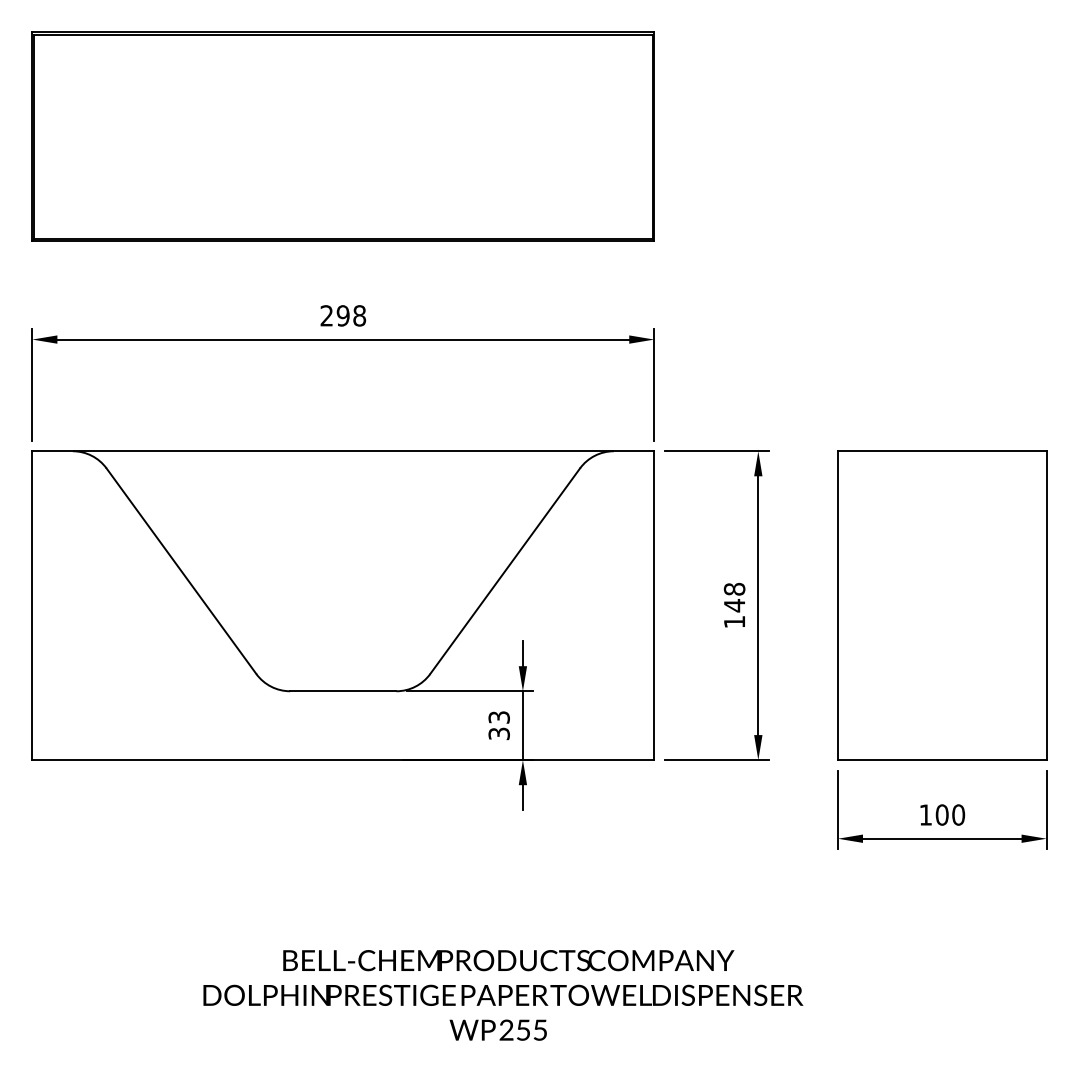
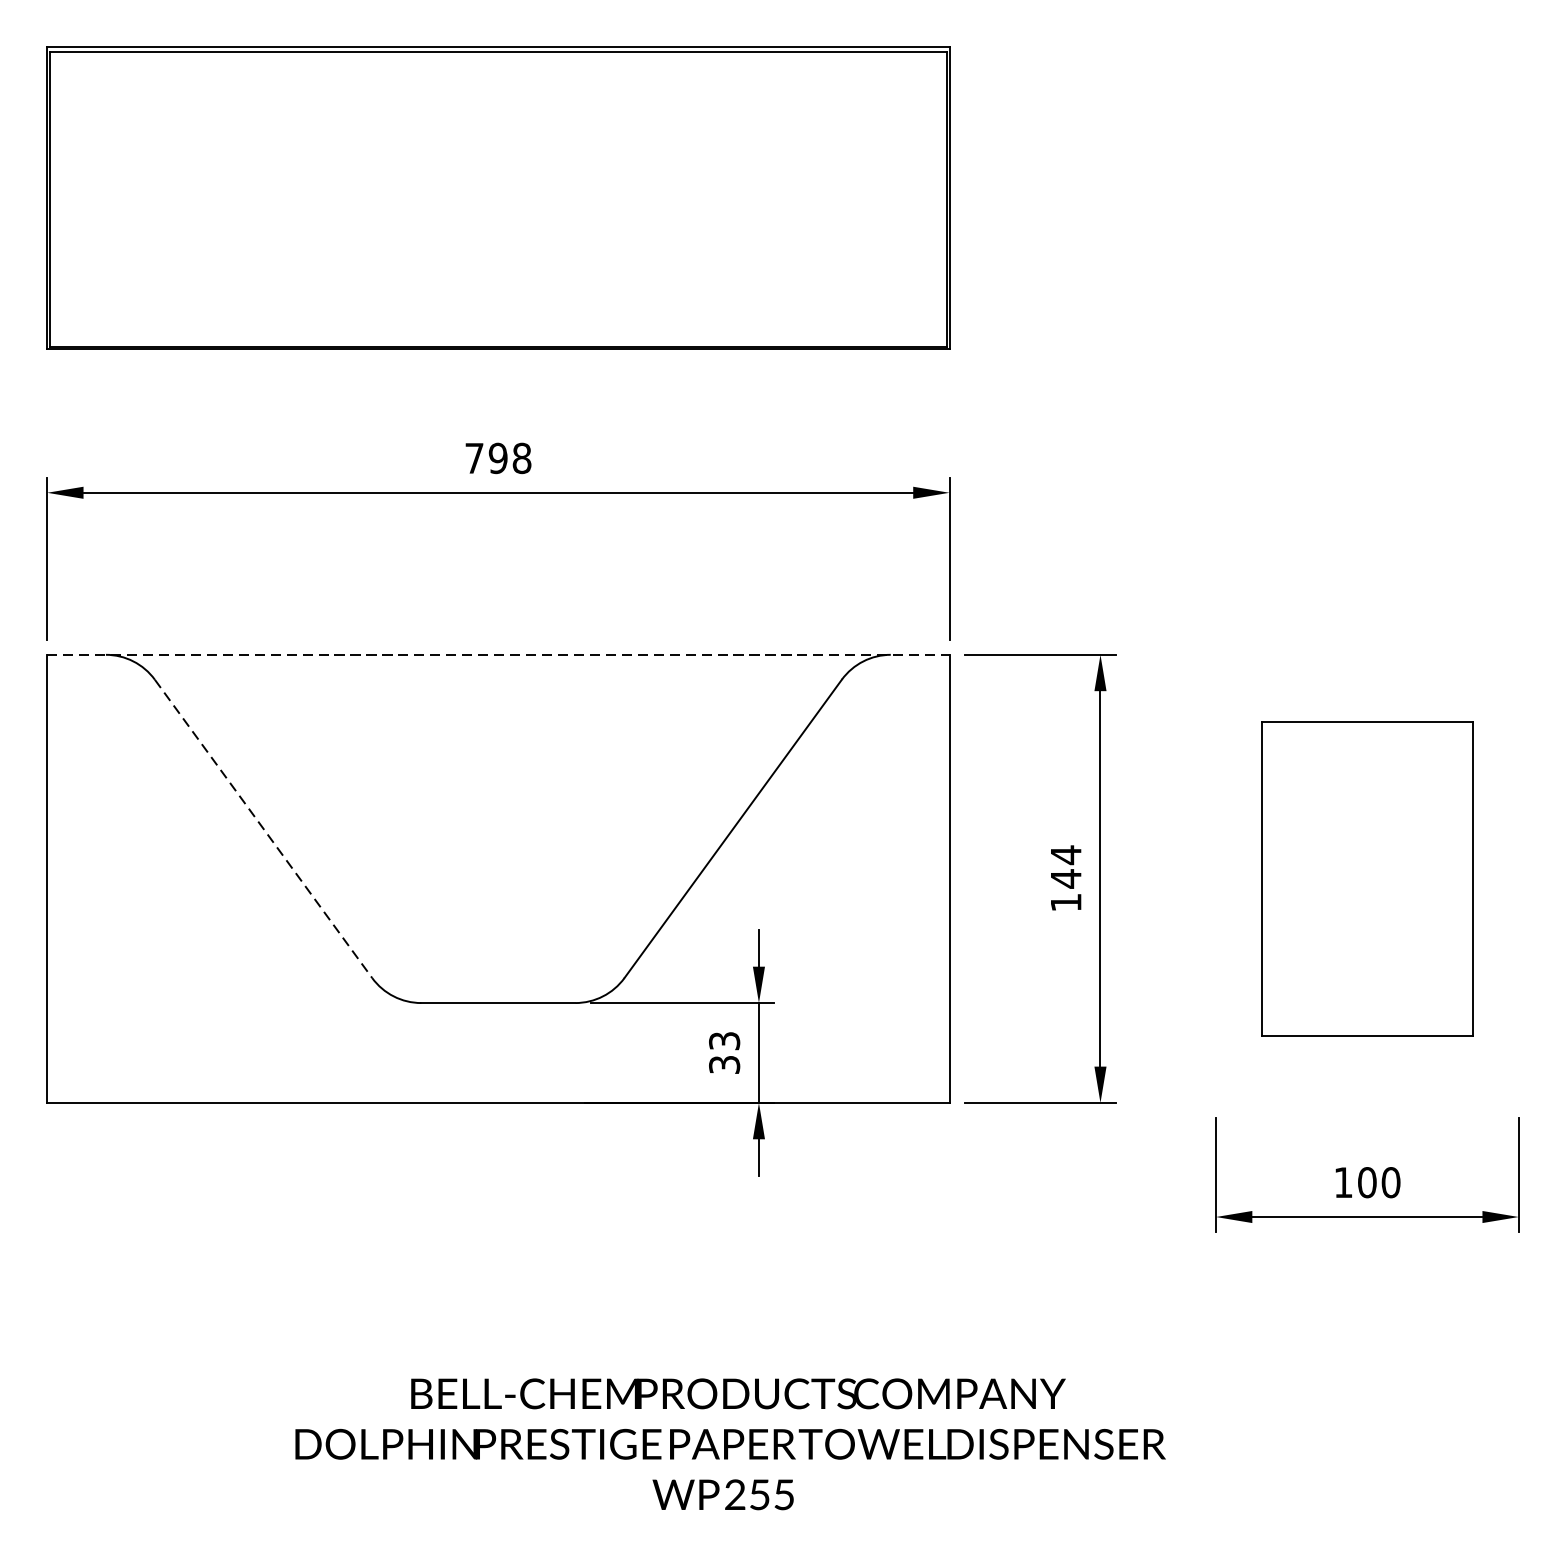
text: (326, 315) -> (473, 457), 298 -> 798
line: (343, 451) -> (498, 655), solid -> dashed
line: (181, 571) -> (263, 829), solid -> dashed
text: (734, 589) -> (1065, 855), 148 -> 144
part: (942, 605) -> (1367, 878), size x0.7

